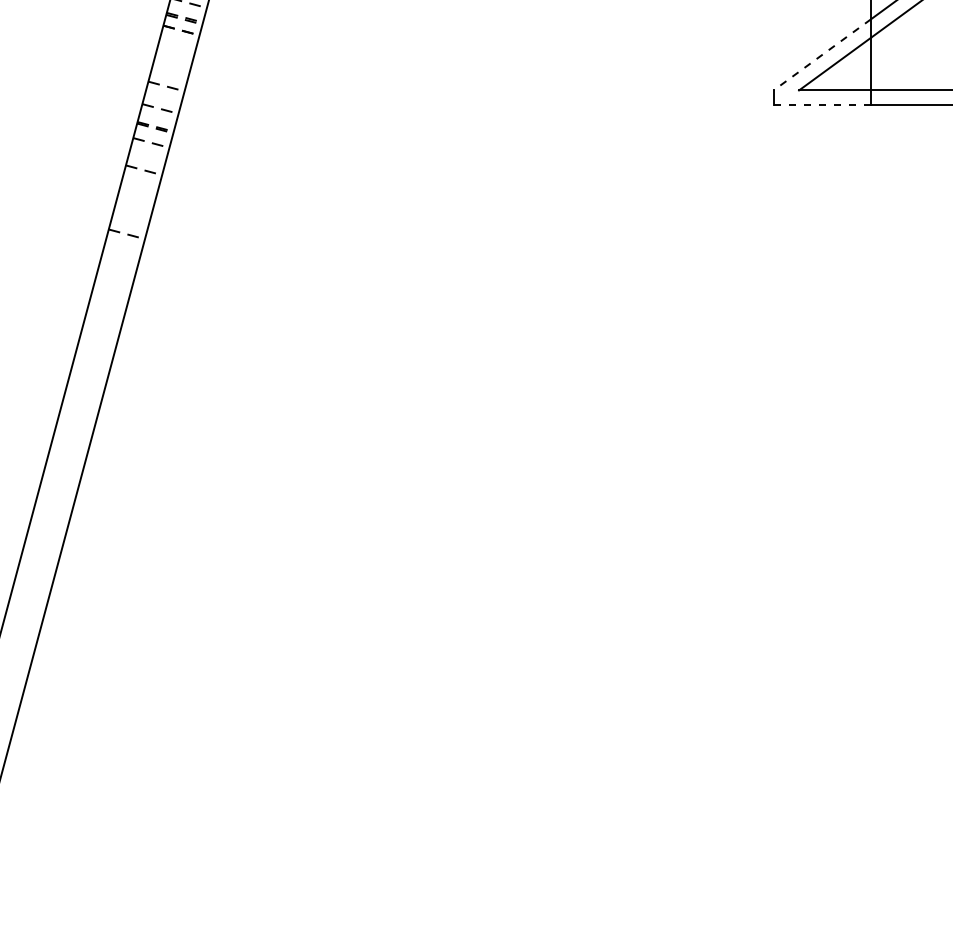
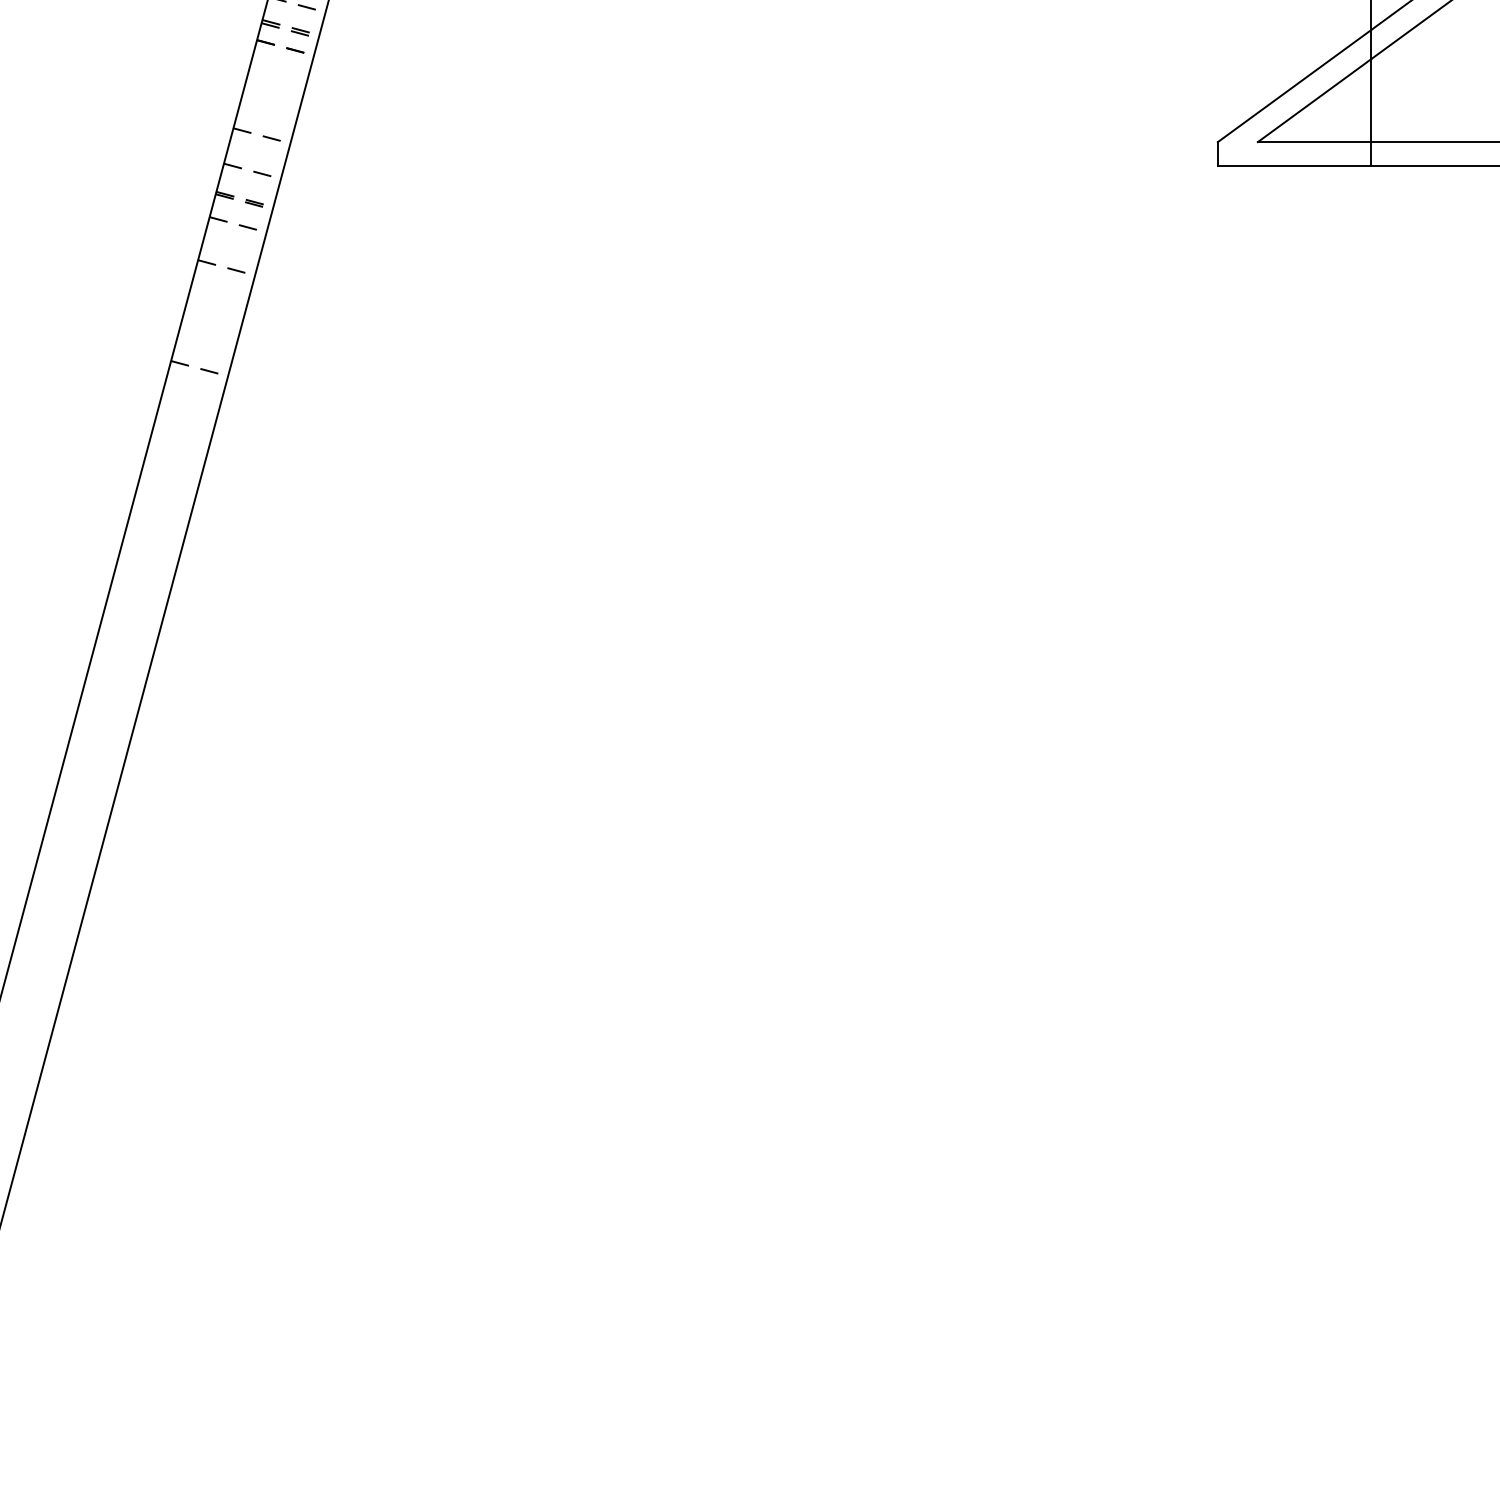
line: (821, 55) -> (1293, 87), dashed -> solid
line: (822, 105) -> (1294, 165), dashed -> solid

